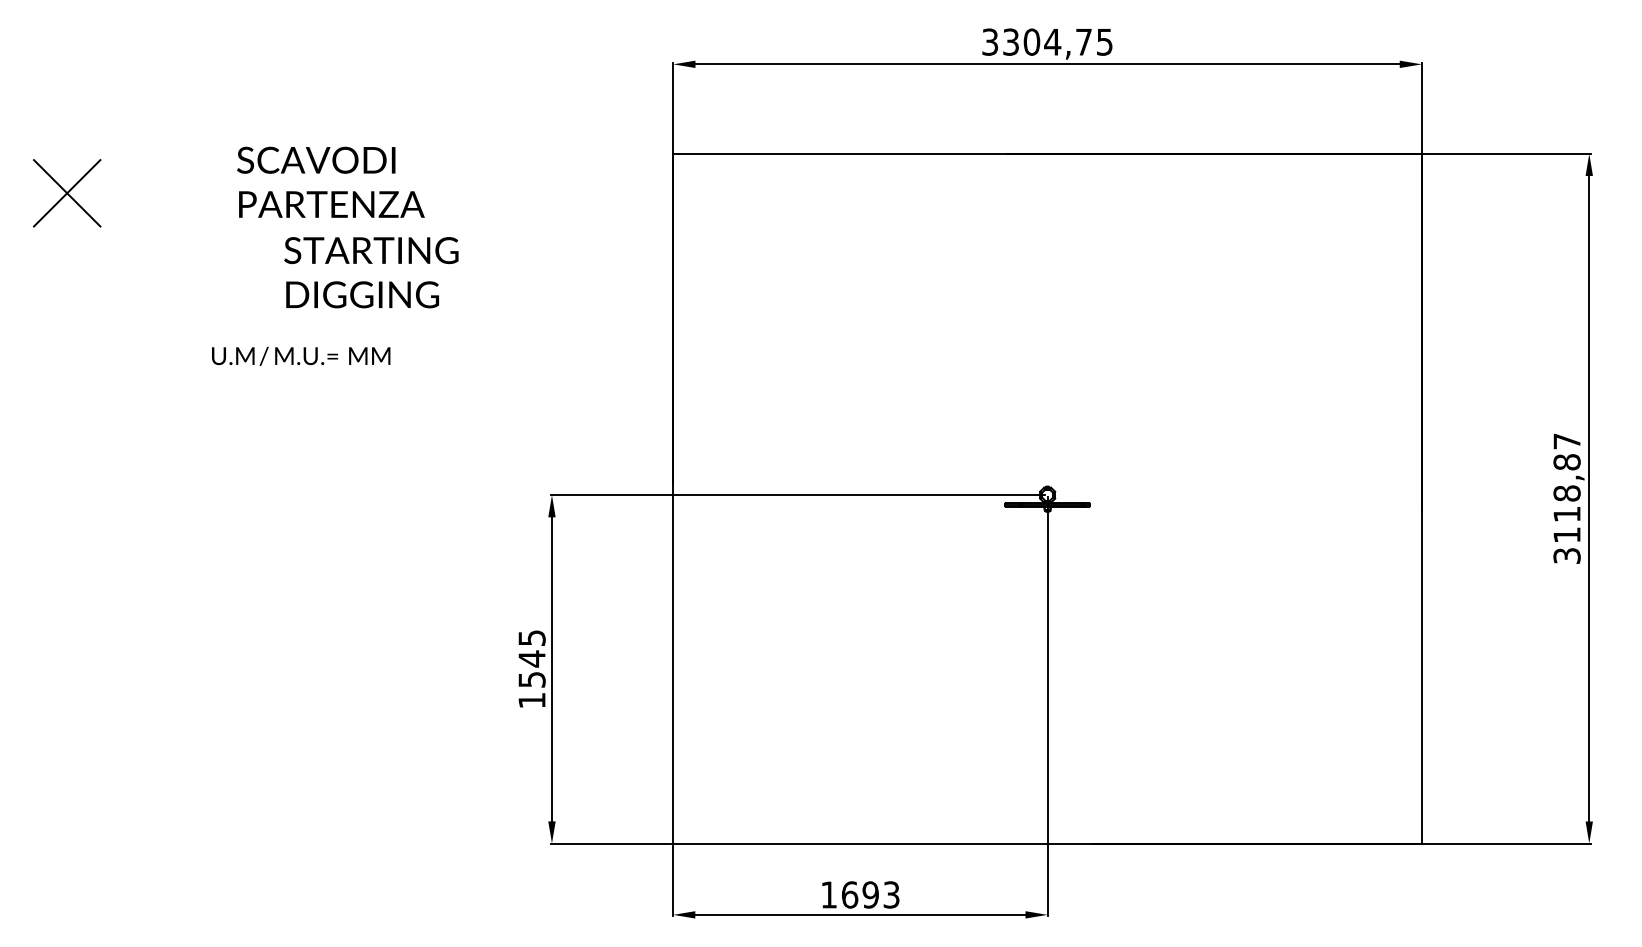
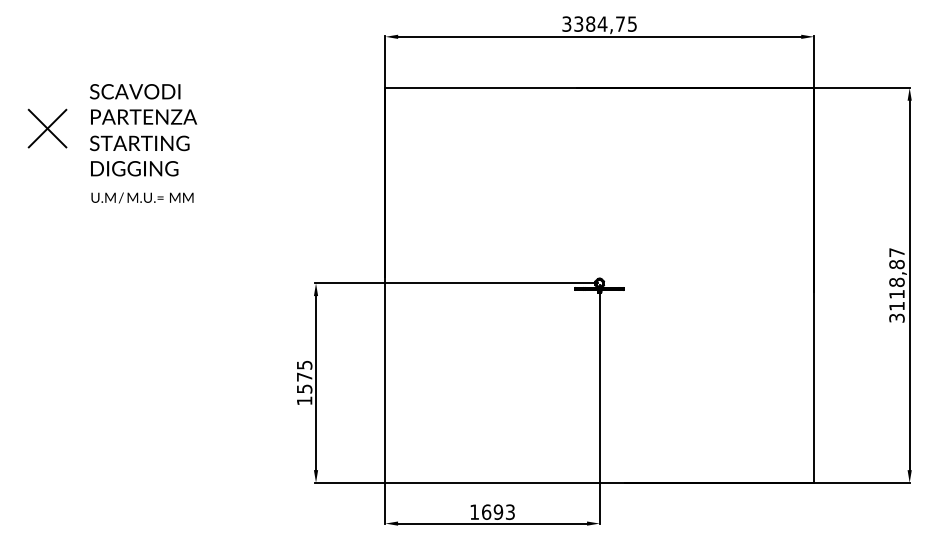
text: (1031, 41) -> (590, 23), 3304,75 -> 3384,75
text: (330, 182) -> (143, 104), moved
part: (67, 193) -> (47, 128), moved
text: (371, 271) -> (139, 155), moved
text: (301, 355) -> (142, 197), moved
text: (531, 659) -> (304, 377), 1545 -> 1575

